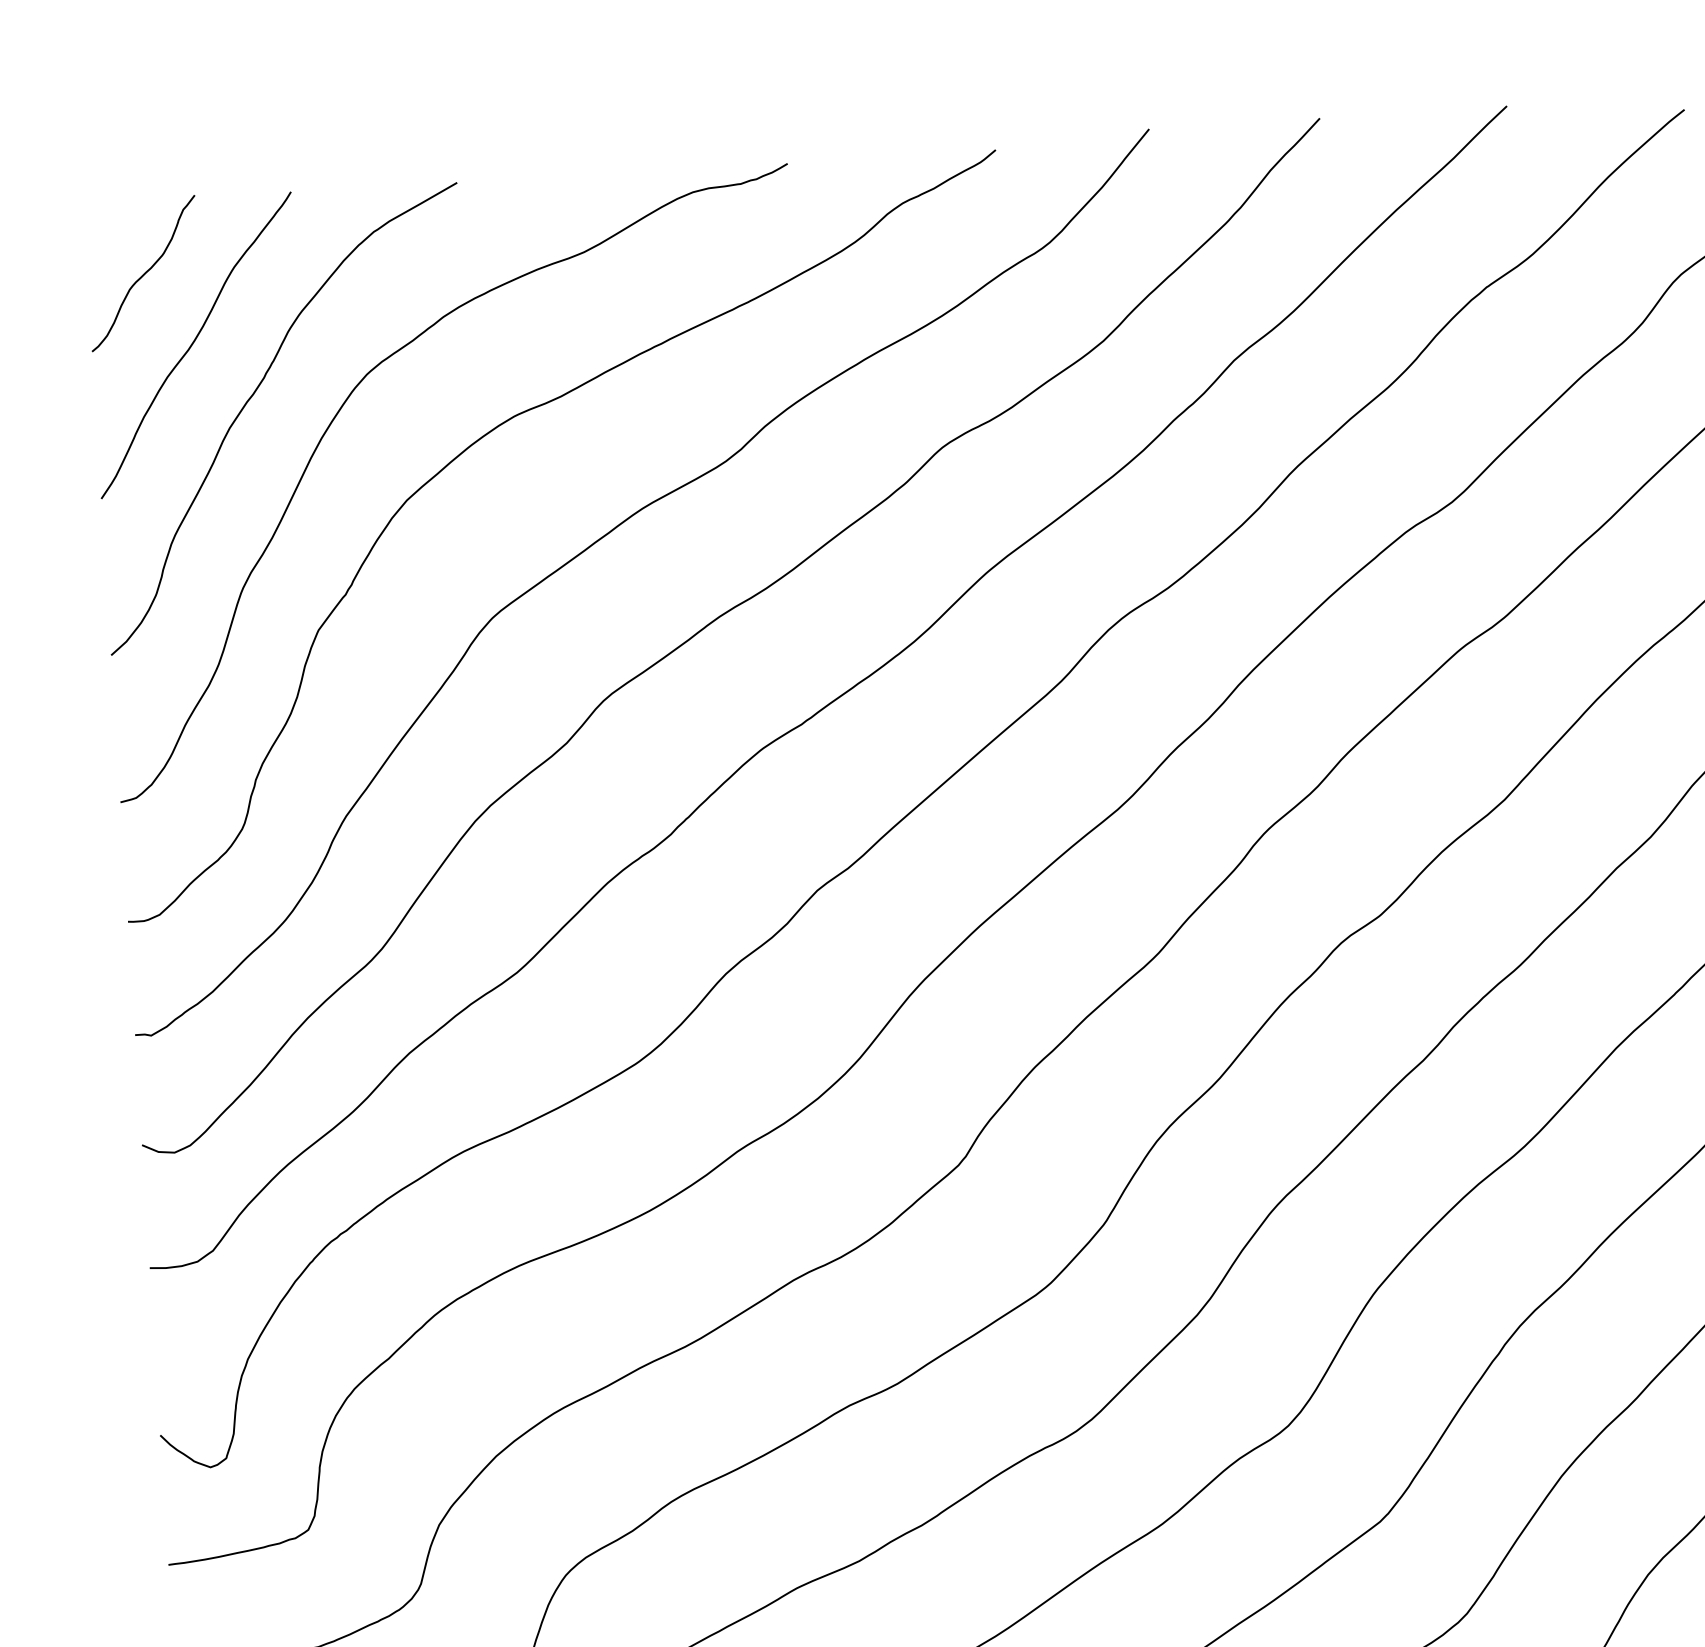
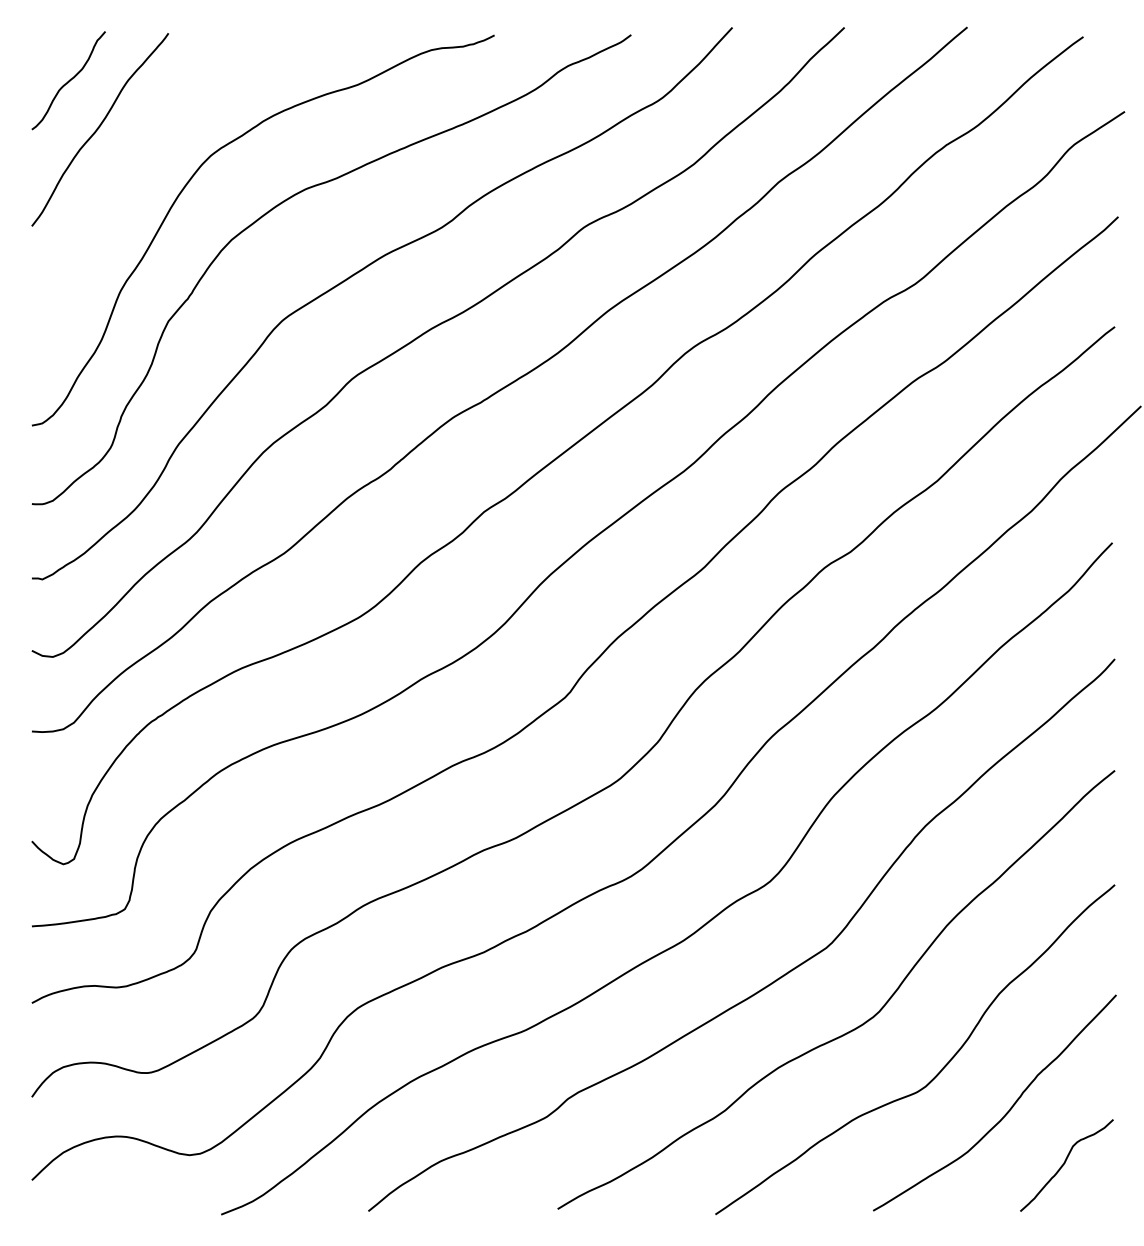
curve: (256, 393) -> (137, 163), removed

